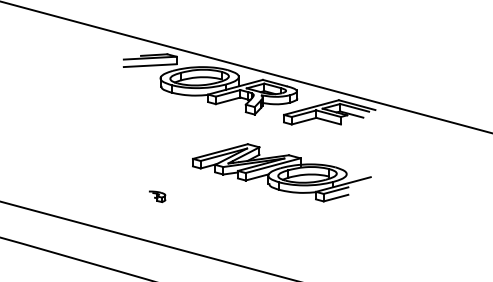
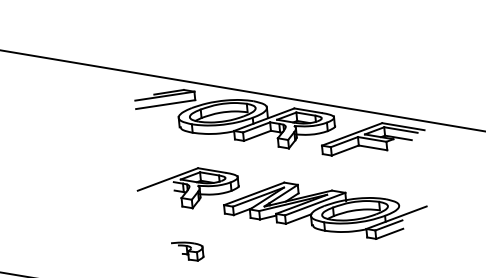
part: (162, 141) -> (187, 188), added
part: (157, 196) -> (188, 251), size x1.67

